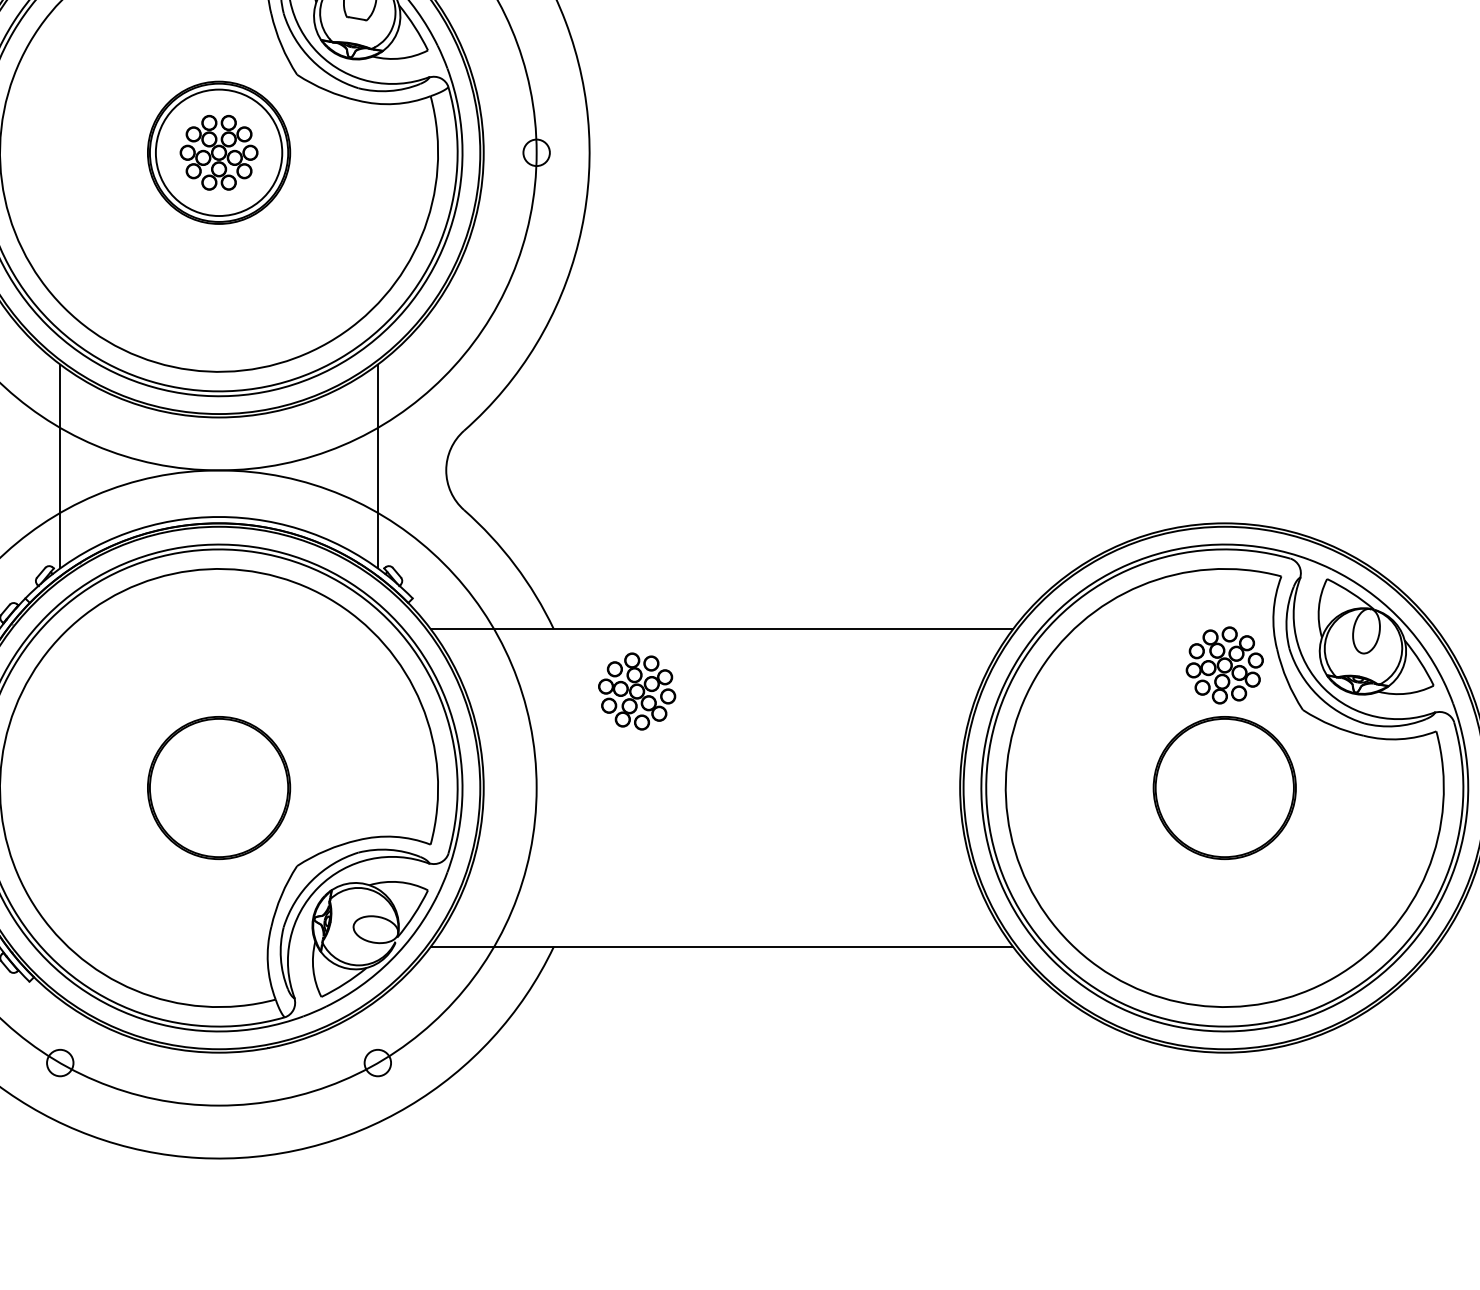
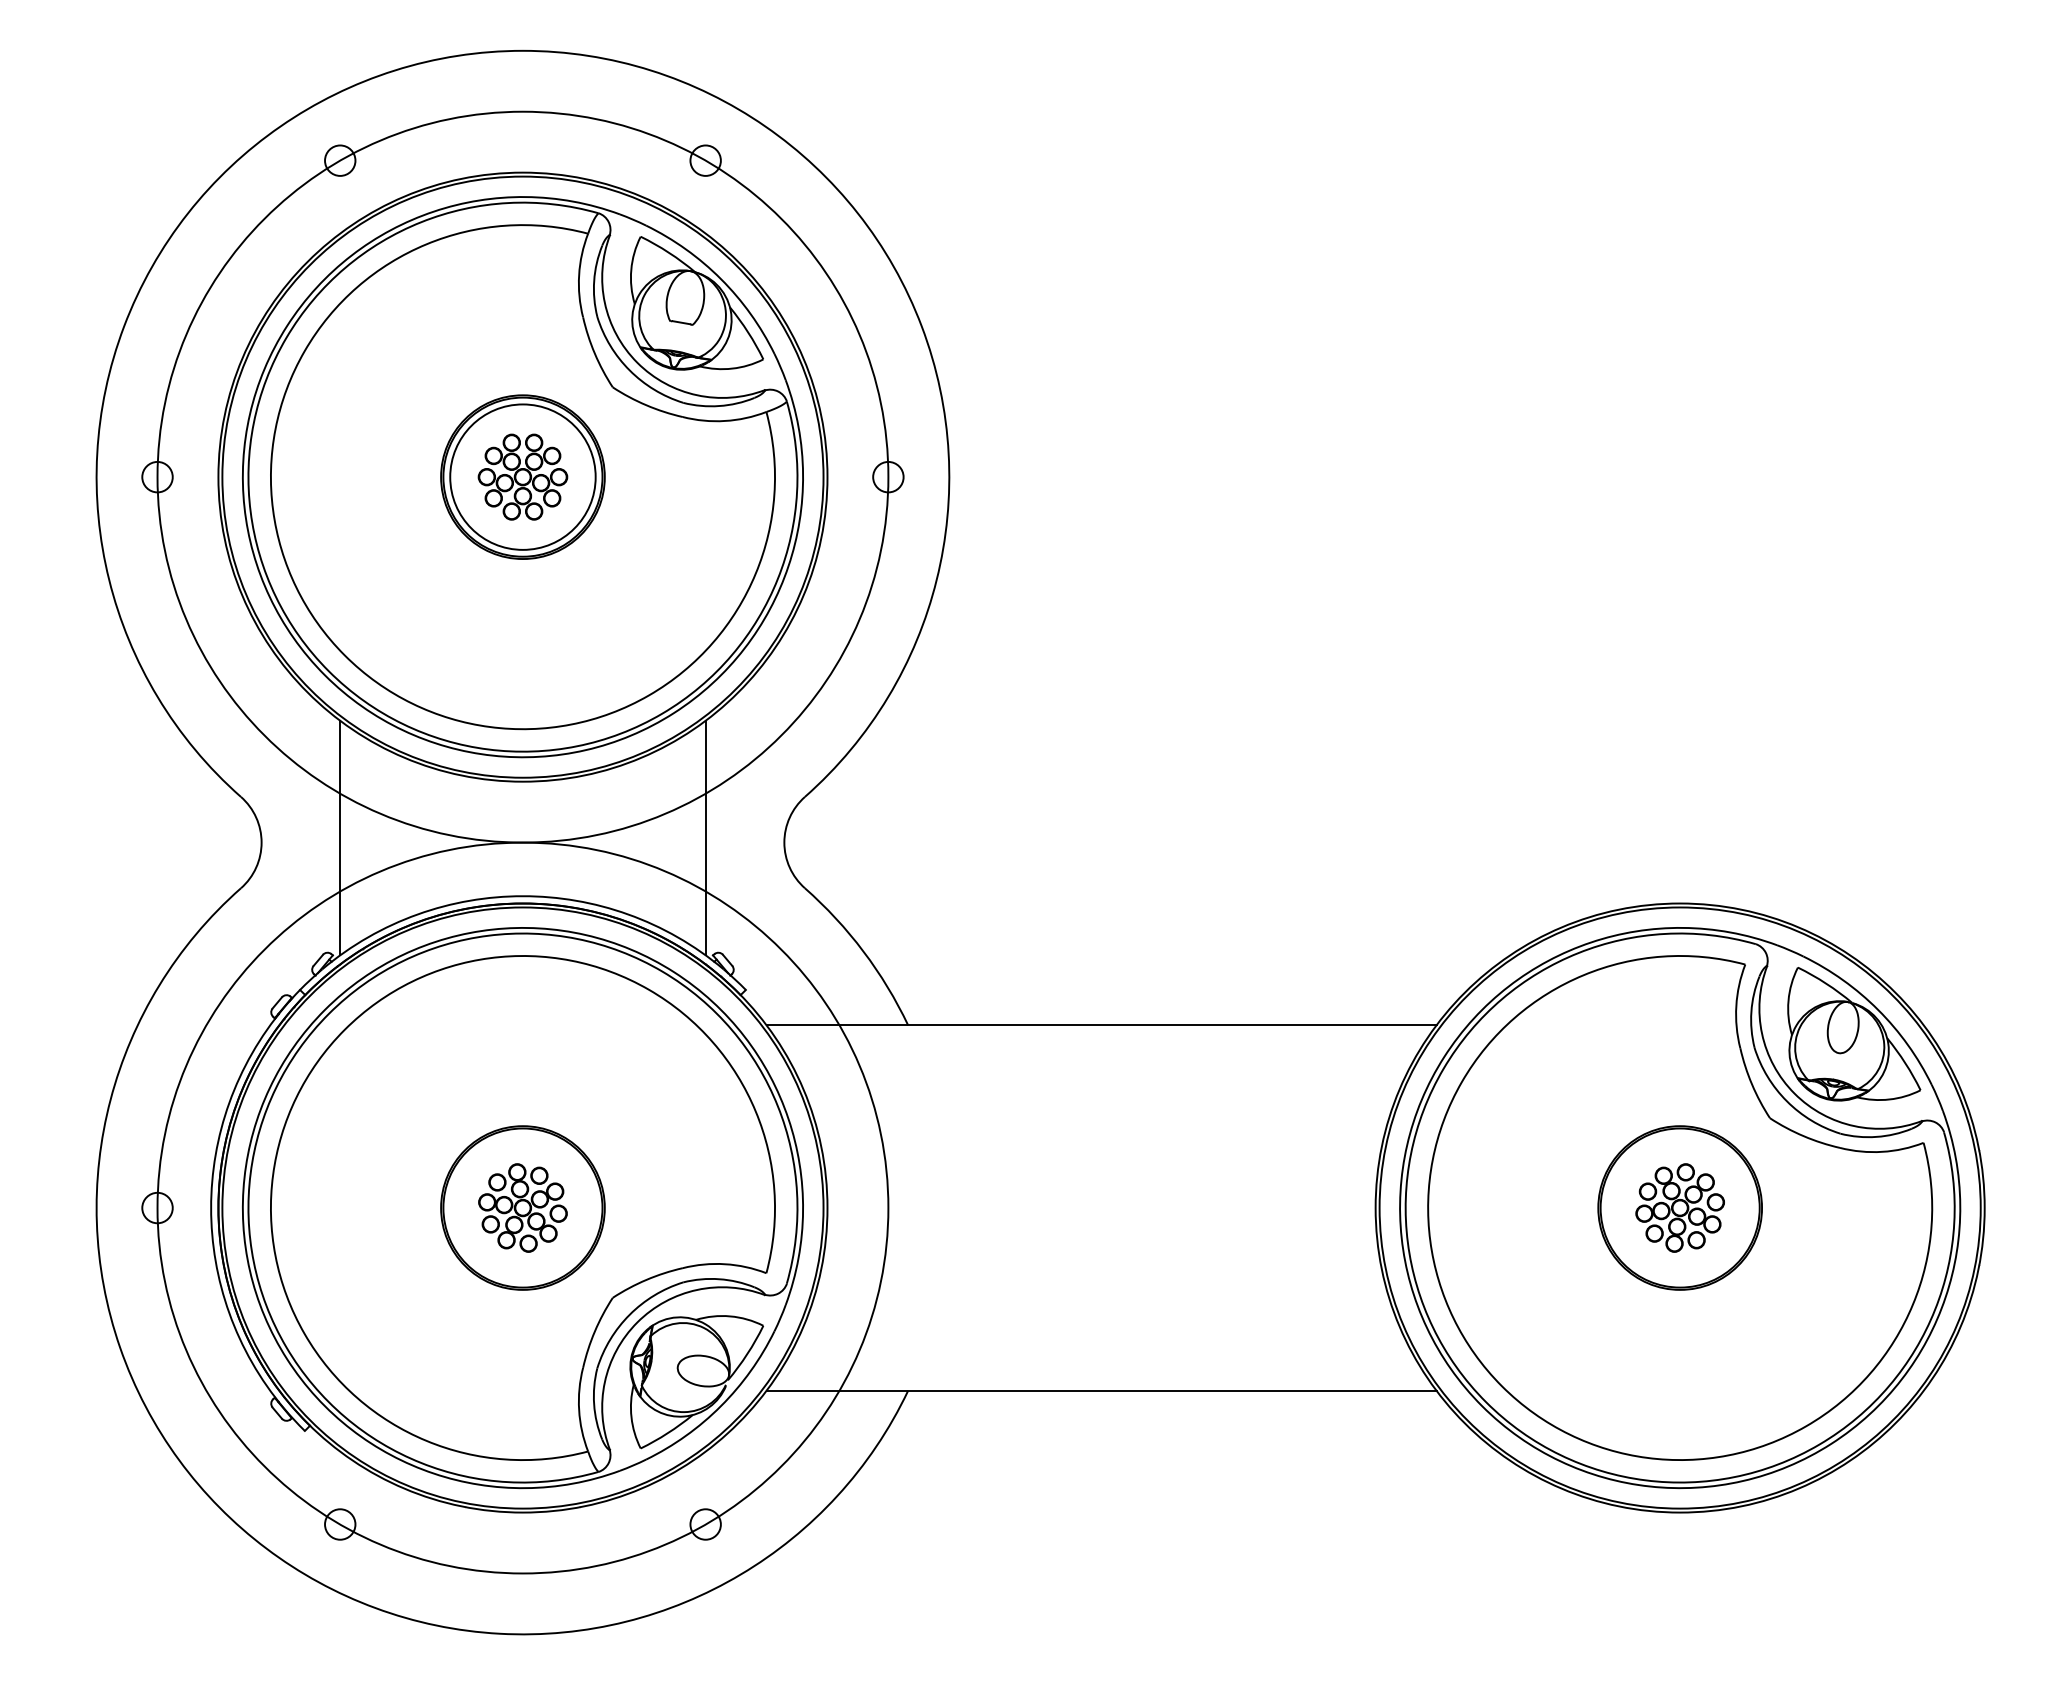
part: (1224, 665) -> (1679, 1207), moved
part: (636, 691) -> (522, 1207), moved

